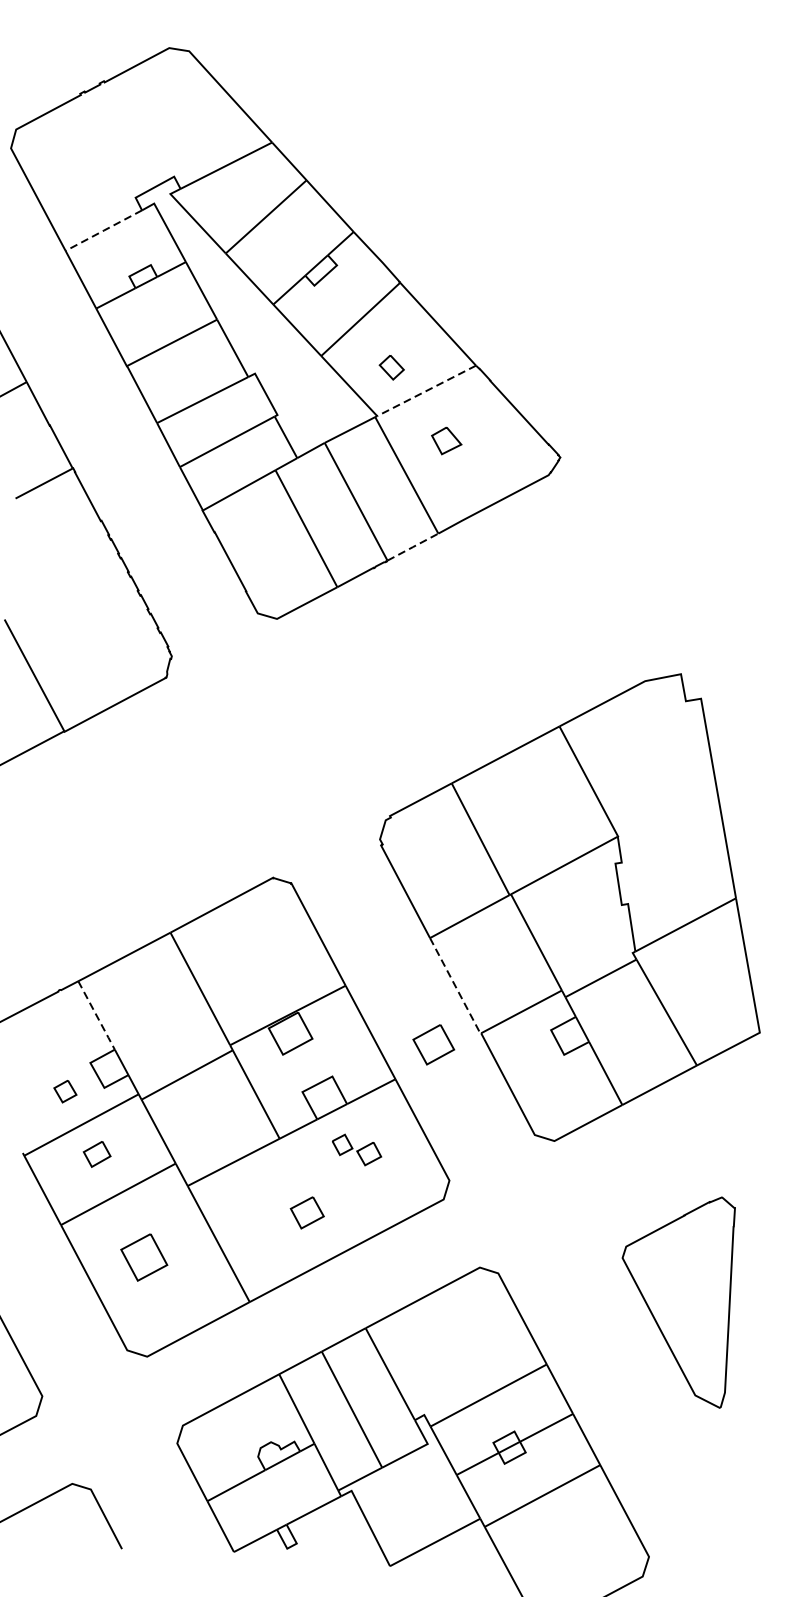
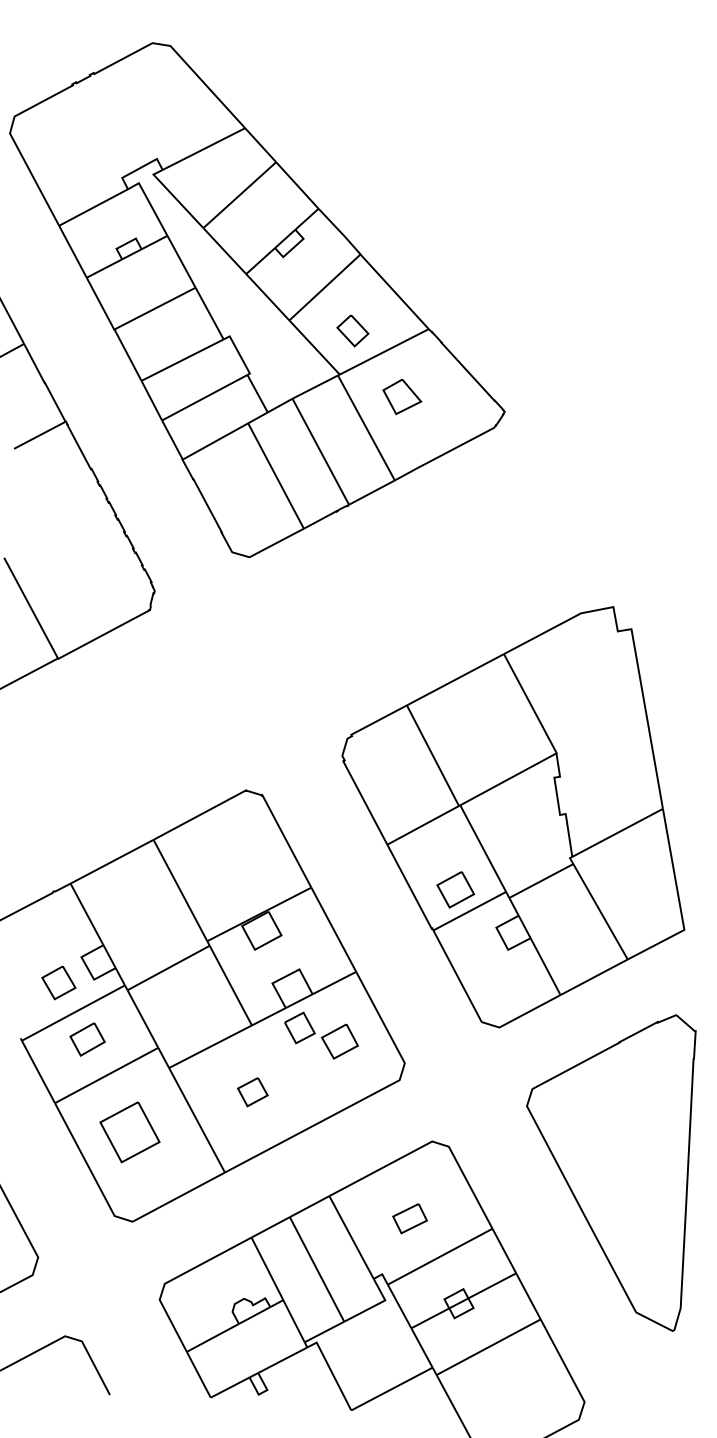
line: (103, 230) -> (93, 207), dashed -> solid
part: (391, 367) -> (352, 330), size x1.43
line: (425, 391) -> (383, 352), dashed -> solid
part: (446, 440) -> (402, 396), size x1.43
line: (412, 547) -> (371, 492), dashed -> solid
line: (455, 987) -> (410, 889), dashed -> solid
line: (97, 1016) -> (87, 915), dashed -> solid
part: (433, 1044) -> (455, 889), moved
part: (64, 1091) -> (58, 982), size x1.67
part: (356, 1149) -> (321, 1035), size x1.67
part: (97, 1154) -> (87, 1039), size x1.43
part: (306, 1213) -> (252, 1092), moved
part: (143, 1257) -> (129, 1132), size x1.43
part: (678, 1302) -> (611, 1172), size x1.67
part: (454, 1353) -> (409, 1218), added

